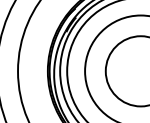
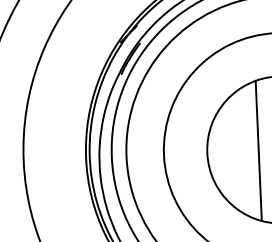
line: (130, 70) -> (258, 149), added

